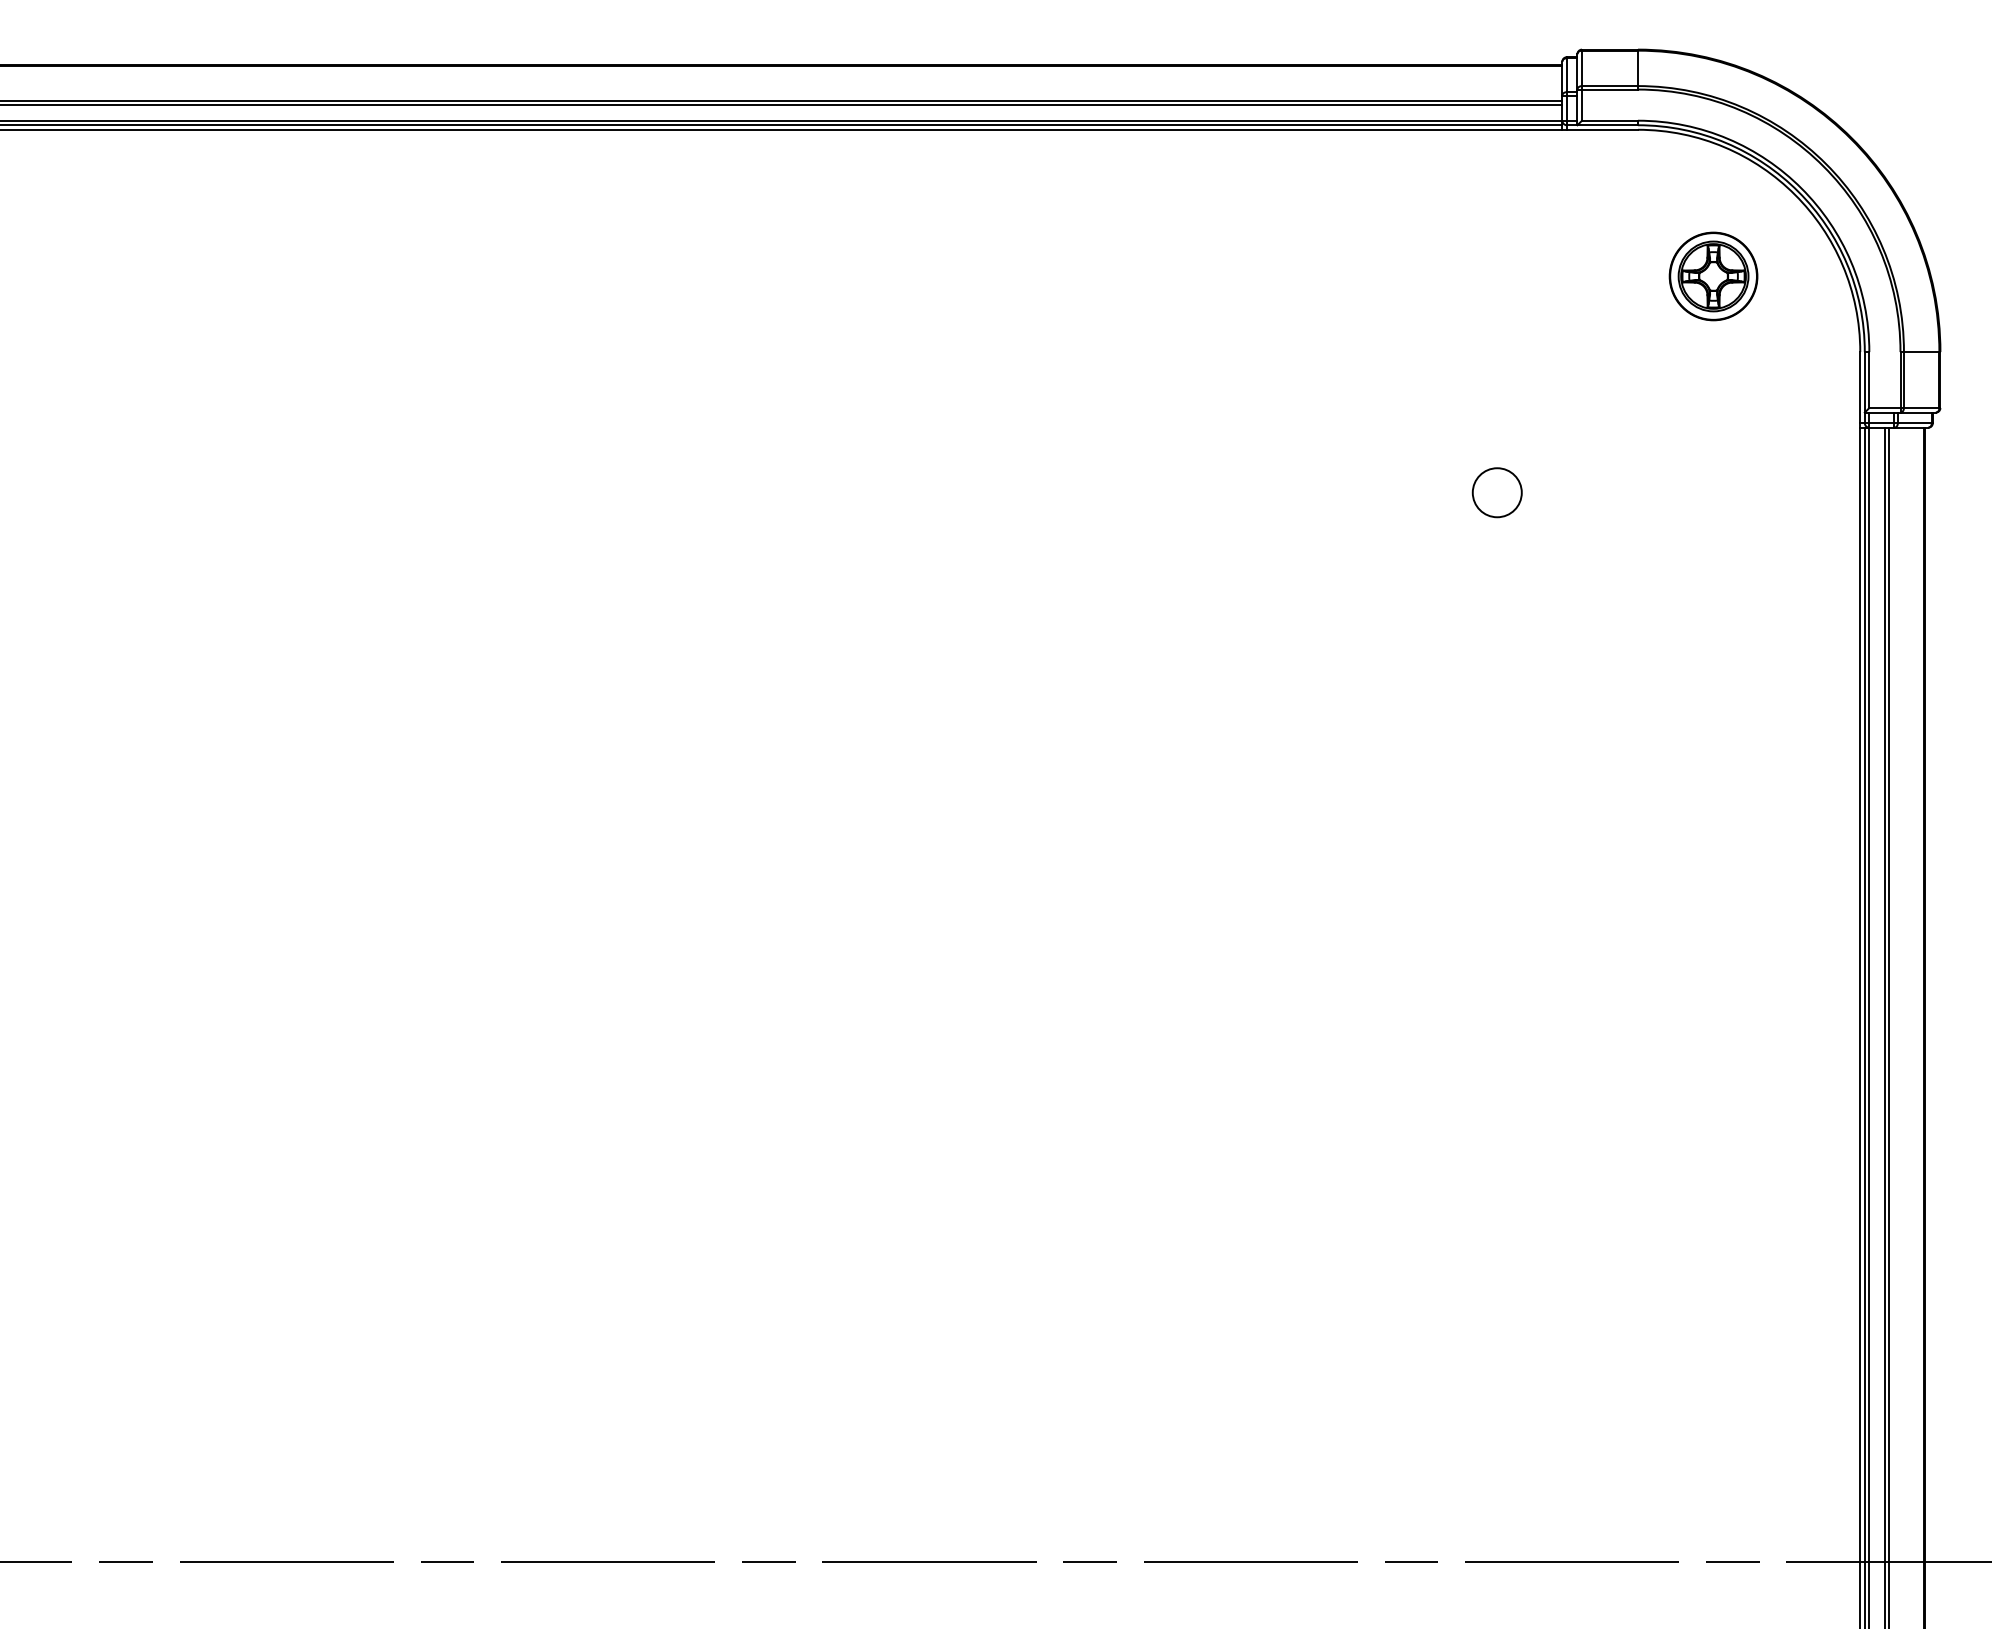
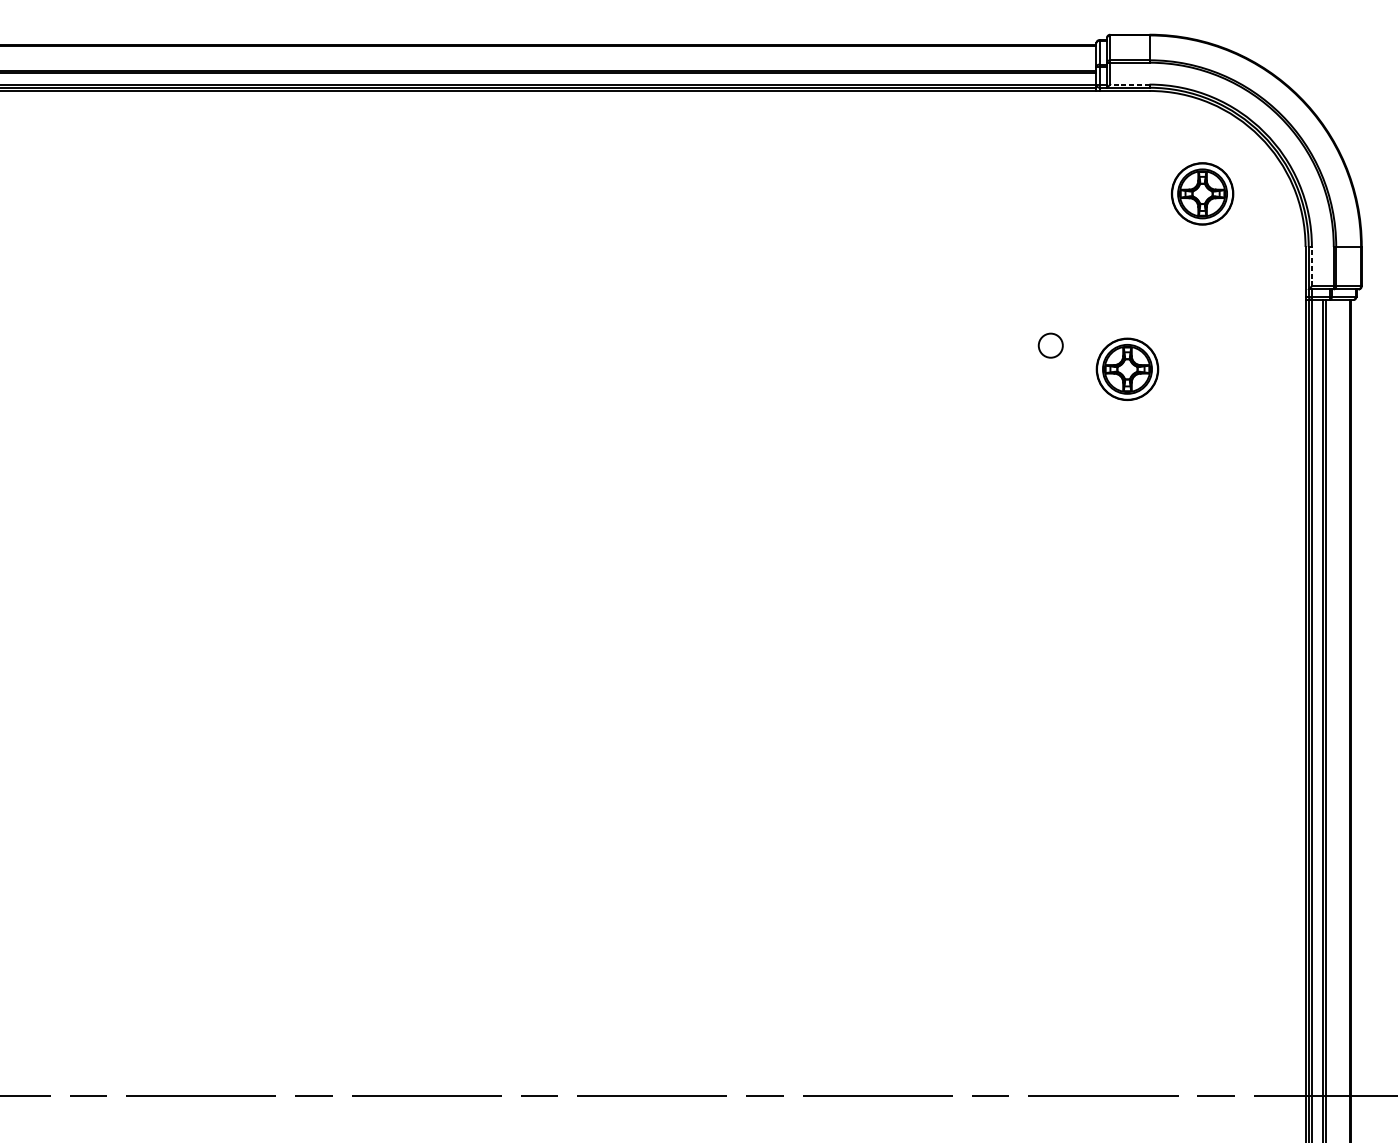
line: (1609, 120) -> (1129, 84), solid -> dashed
line: (1869, 380) -> (1312, 266), solid -> dashed
circle: (1496, 492) -> (1050, 345), size x0.7
part: (1606, 526) -> (1127, 369), added

